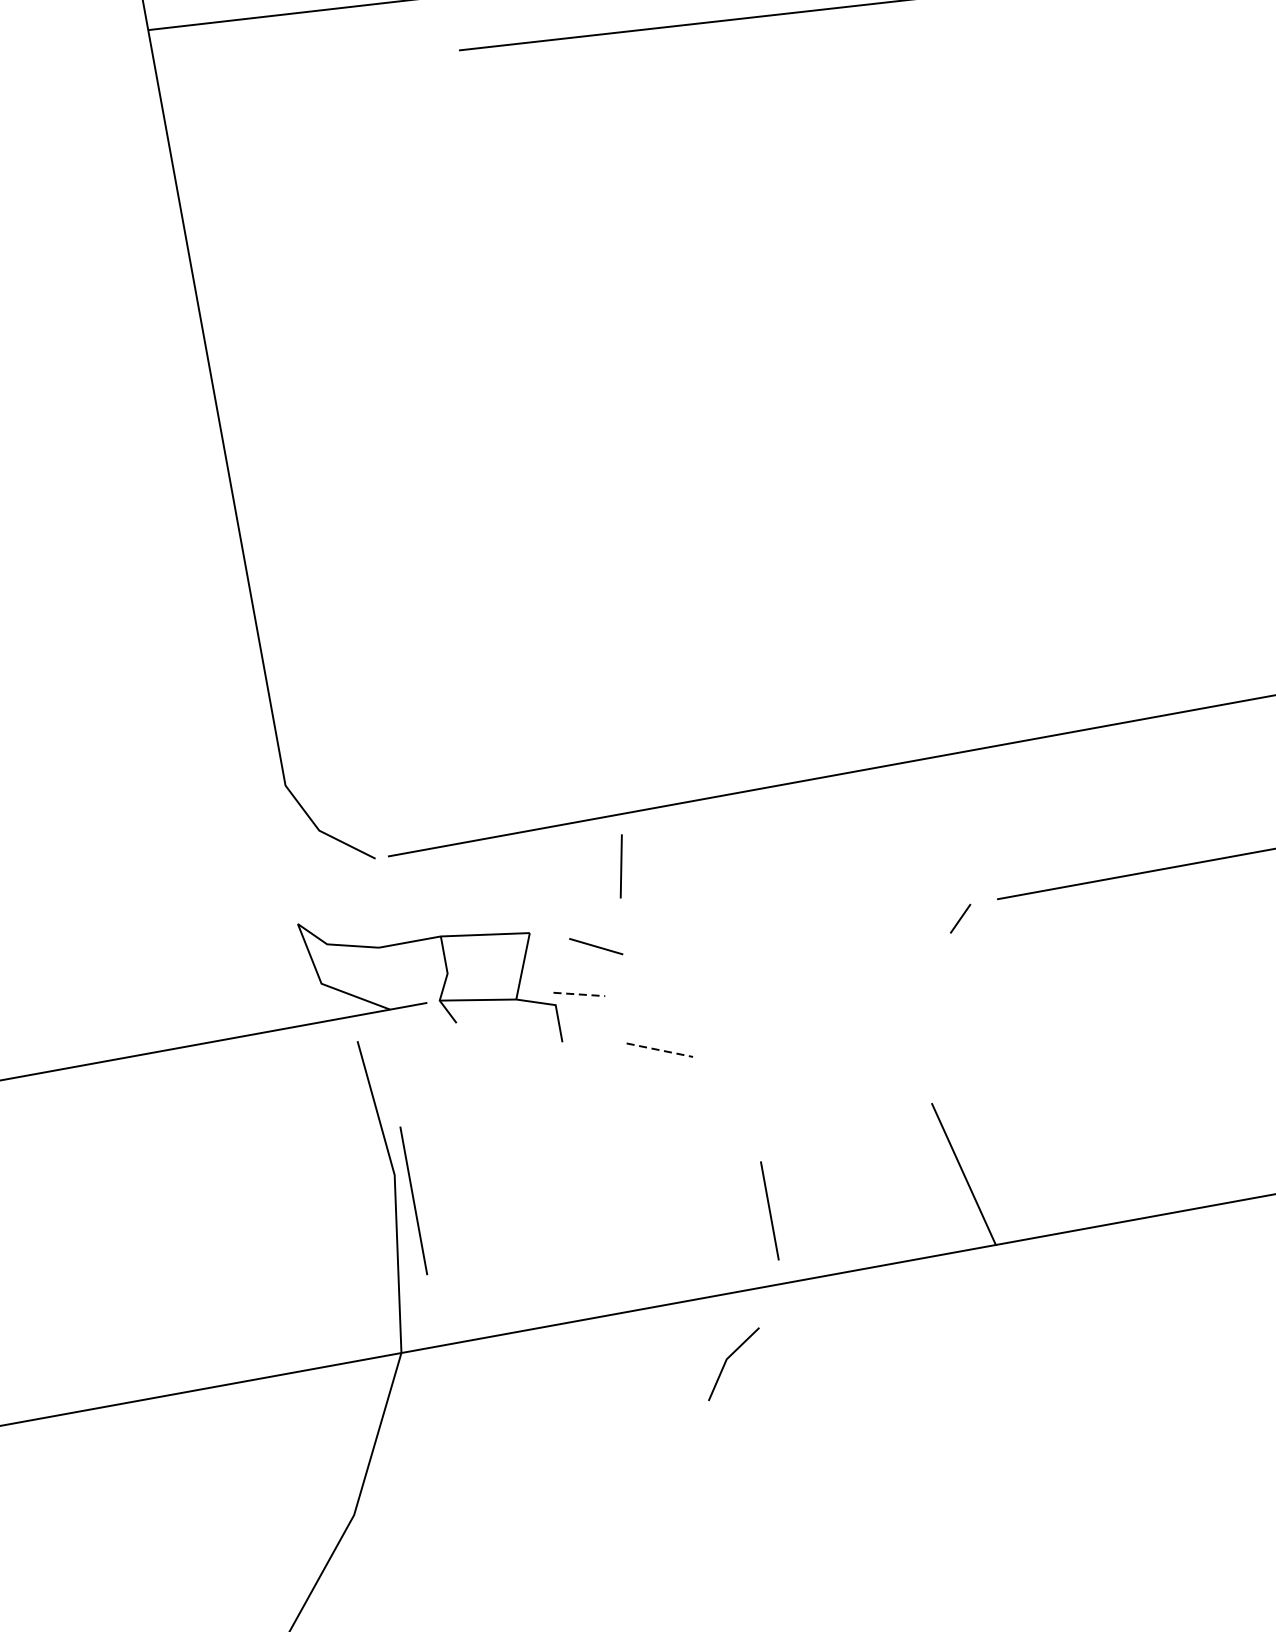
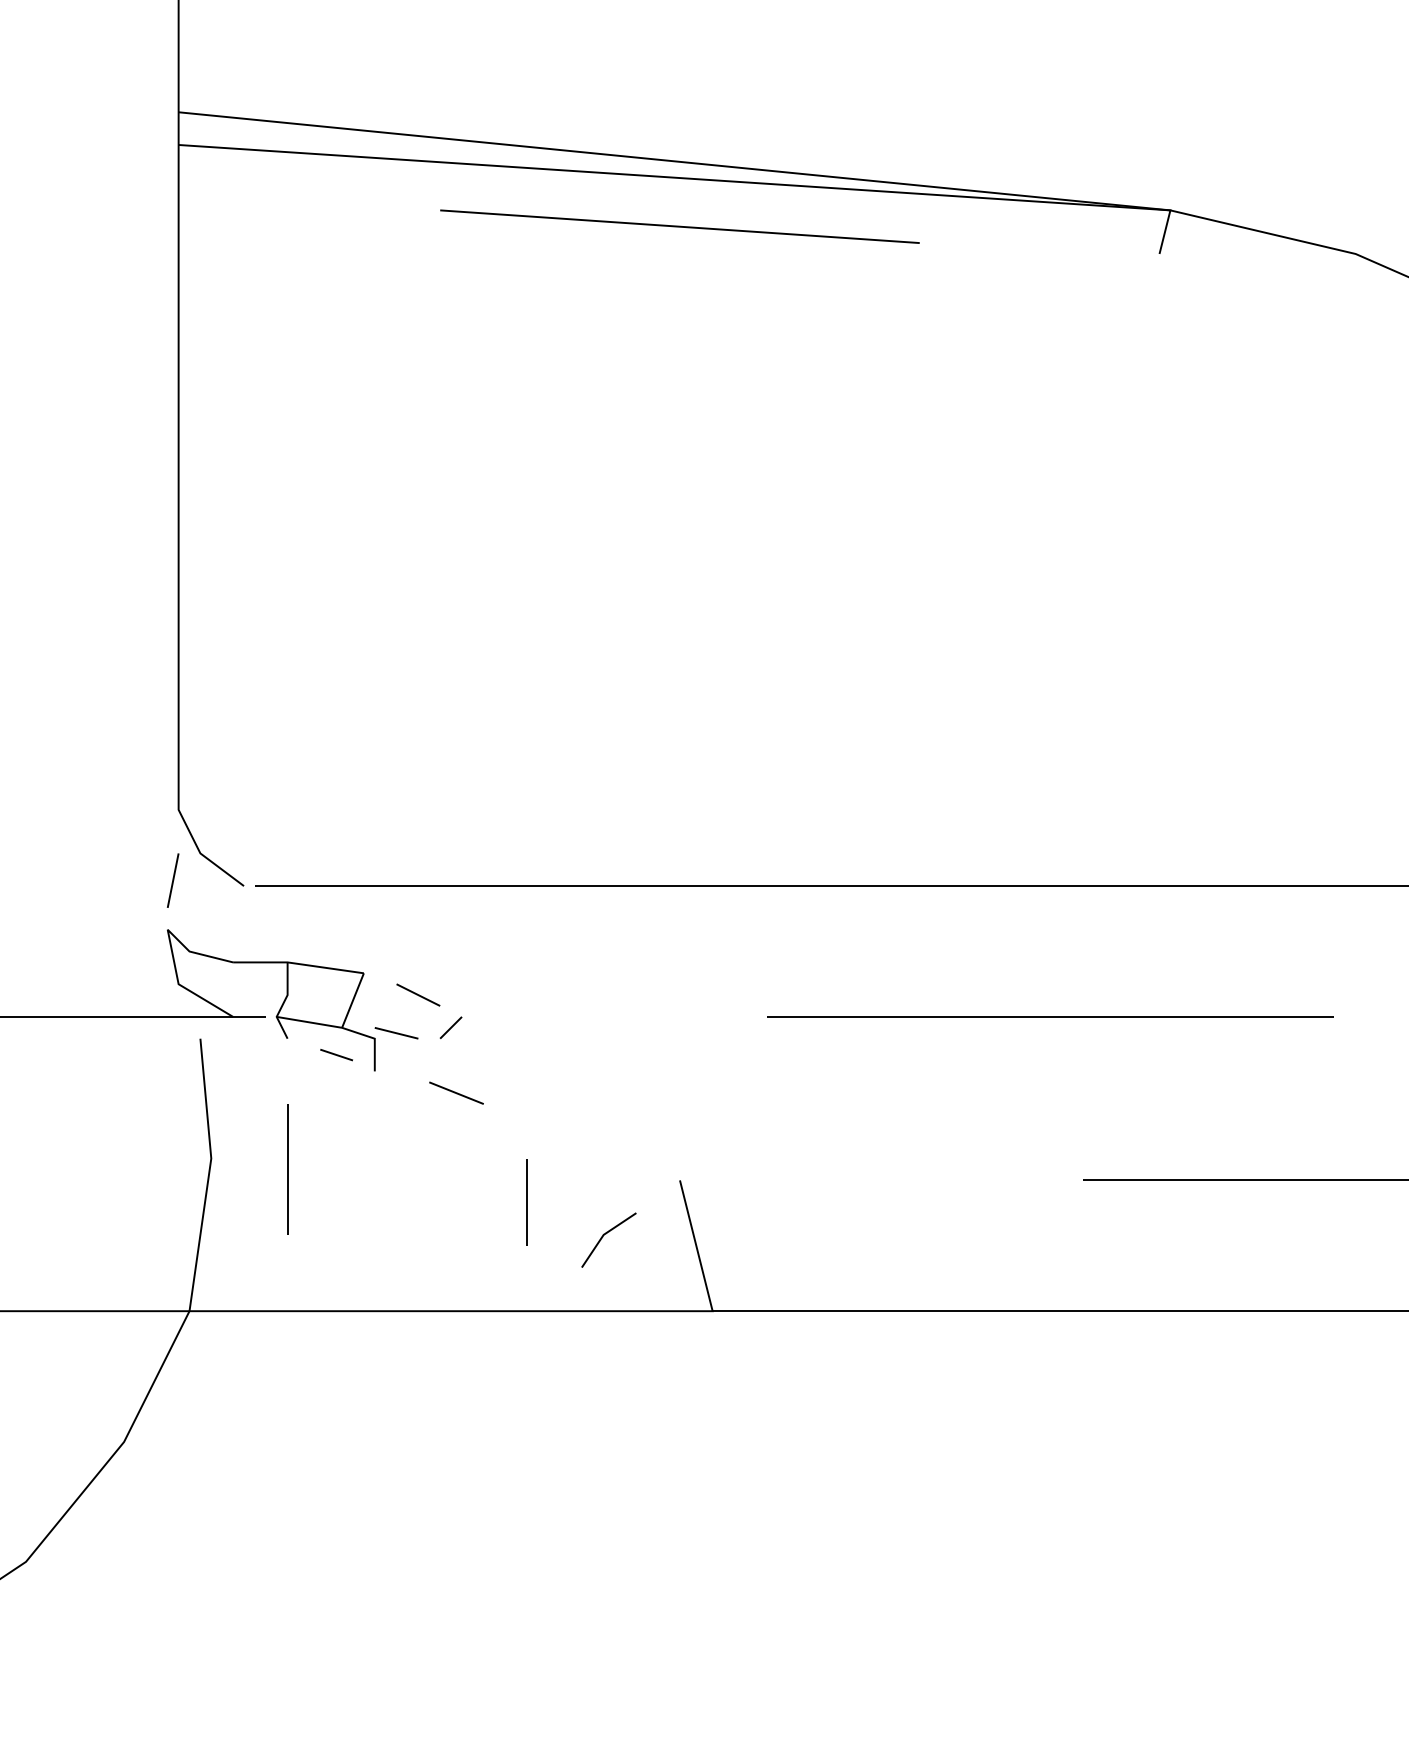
line: (621, 866) -> (173, 880), moved
line: (959, 918) -> (450, 1027), moved
line: (580, 994) -> (397, 1033), dashed -> solid
line: (515, 1032) -> (336, 1055), added
line: (660, 1050) -> (457, 1093), dashed -> solid
line: (413, 1200) -> (287, 1169), moved
line: (768, 1211) -> (526, 1202), moved
line: (729, 1358) -> (606, 1234), moved

